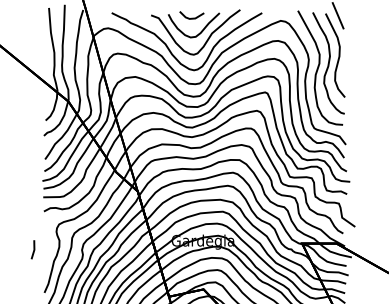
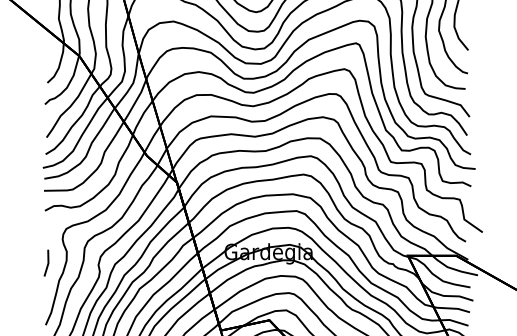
line: (33, 249) -> (47, 262), moved

